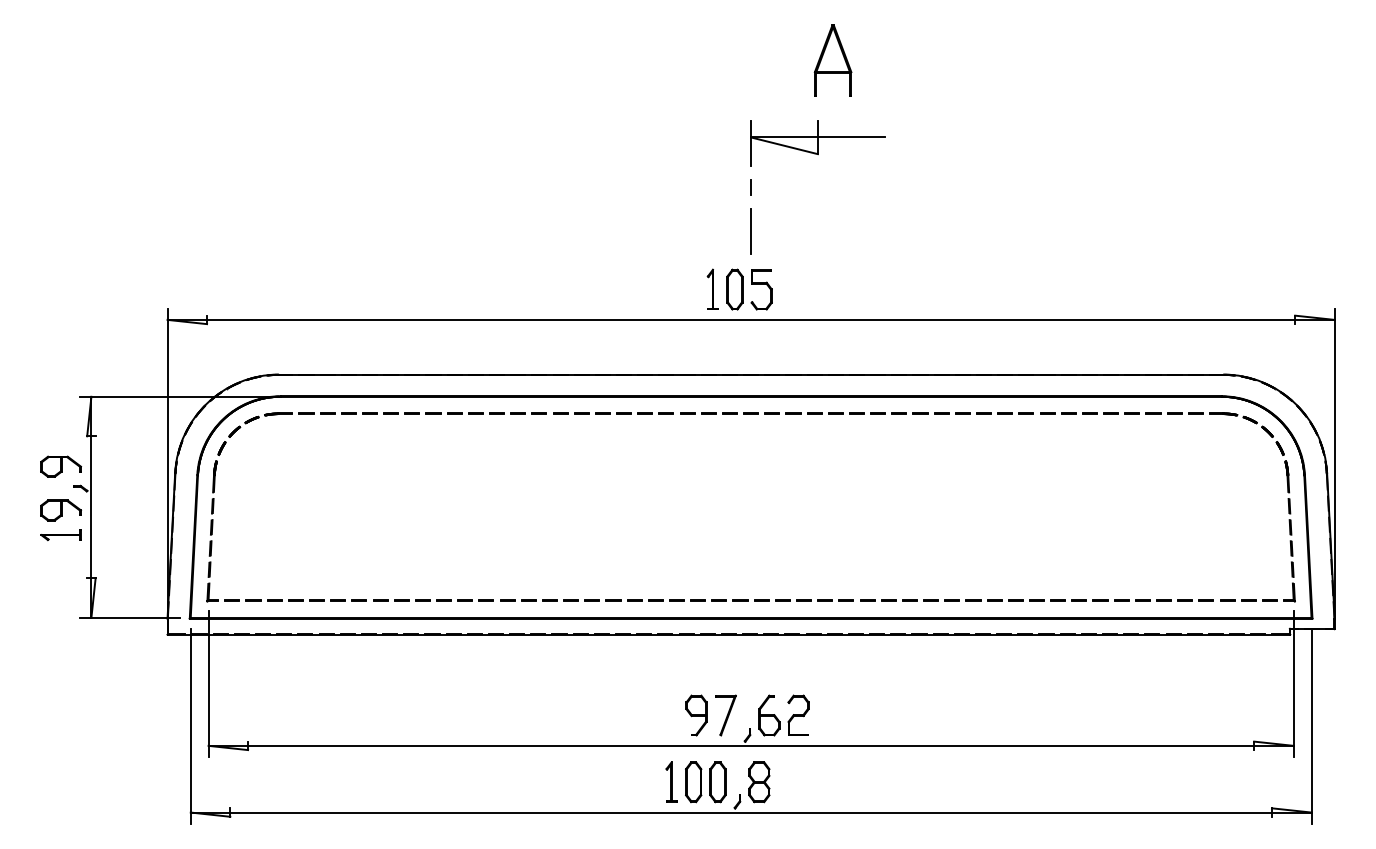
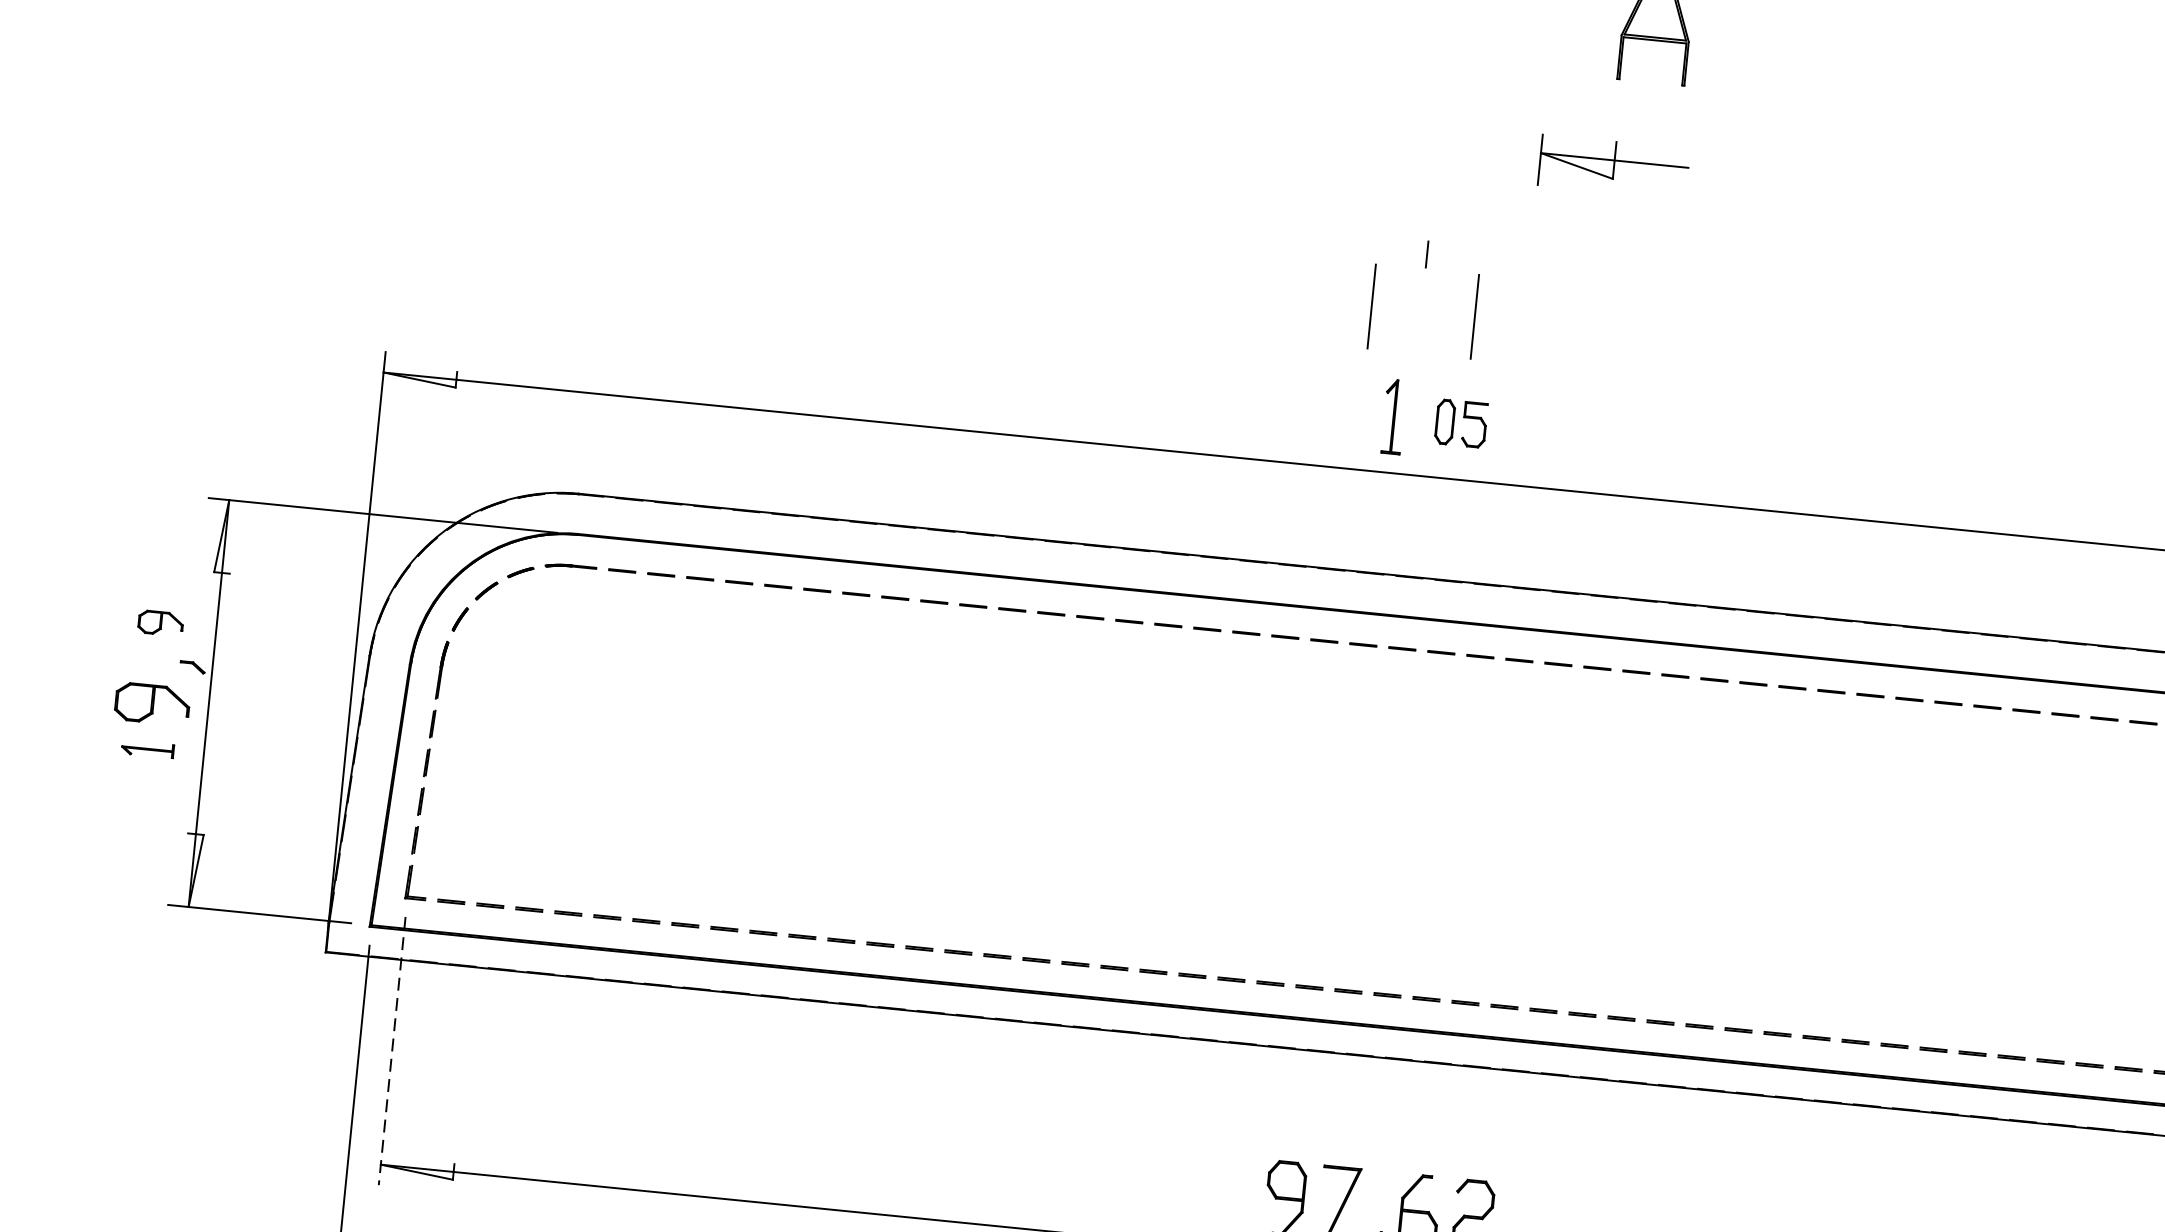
part: (817, 143) -> (1613, 167), size x0.6
line: (750, 187) -> (1425, 254), moved
line: (694, 231) -> (1370, 306), added
part: (749, 289) -> (1461, 423), size x0.6
part: (61, 466) -> (161, 623), size x0.6
part: (60, 535) -> (146, 749), size x0.7
line: (208, 684) -> (392, 1051), solid -> dashed

